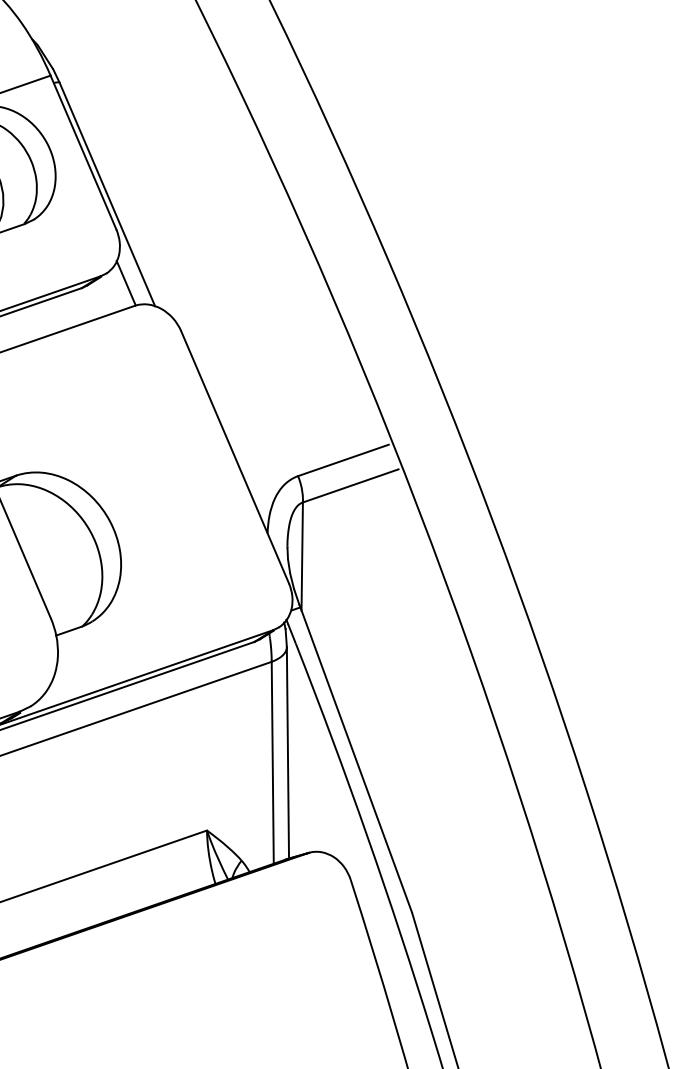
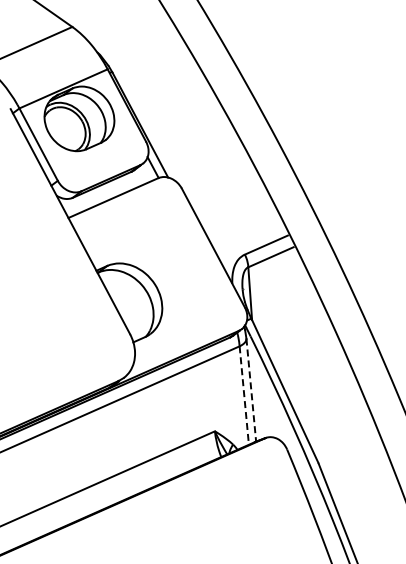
line: (288, 753) -> (251, 390), solid -> dashed
line: (273, 764) -> (244, 396), solid -> dashed

